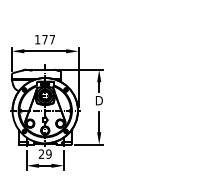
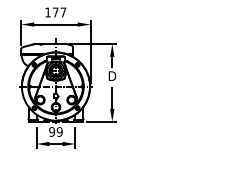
text: (41, 153) -> (52, 131), 29 -> 99

